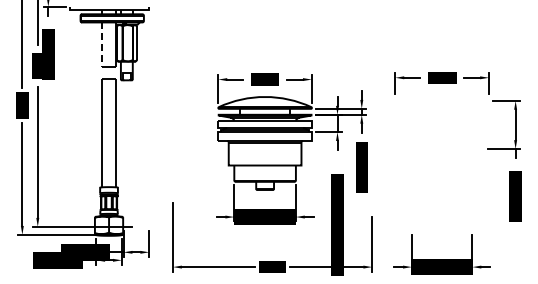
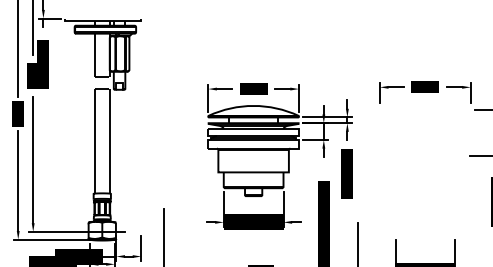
line: (101, 44) -> (94, 55), dashed -> solid

